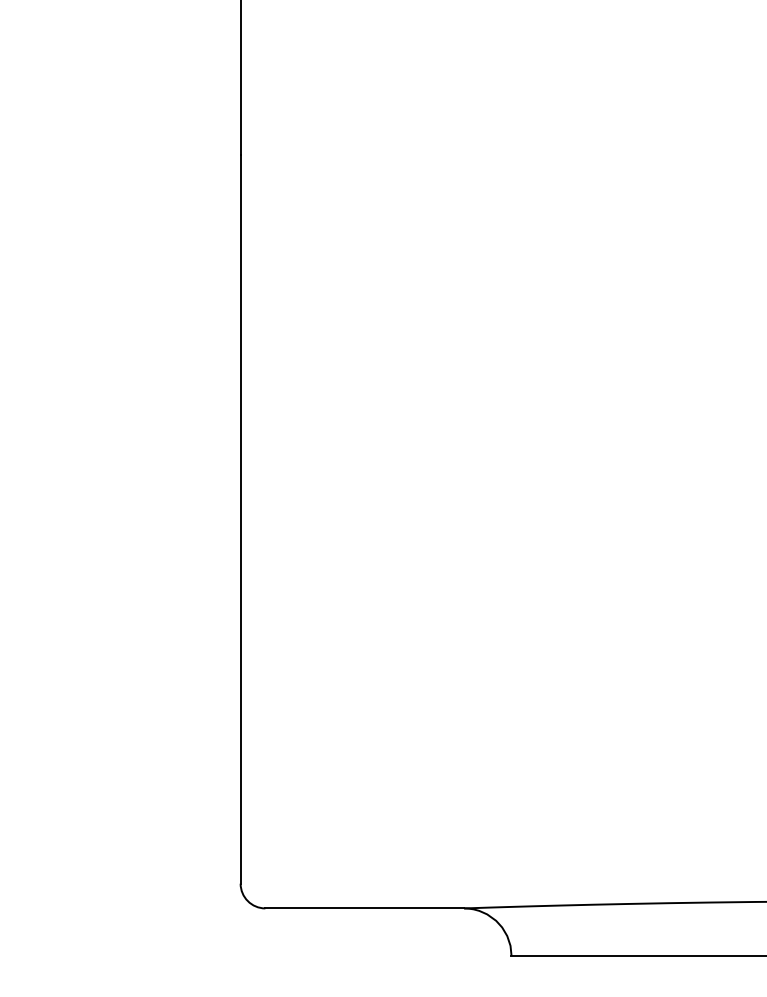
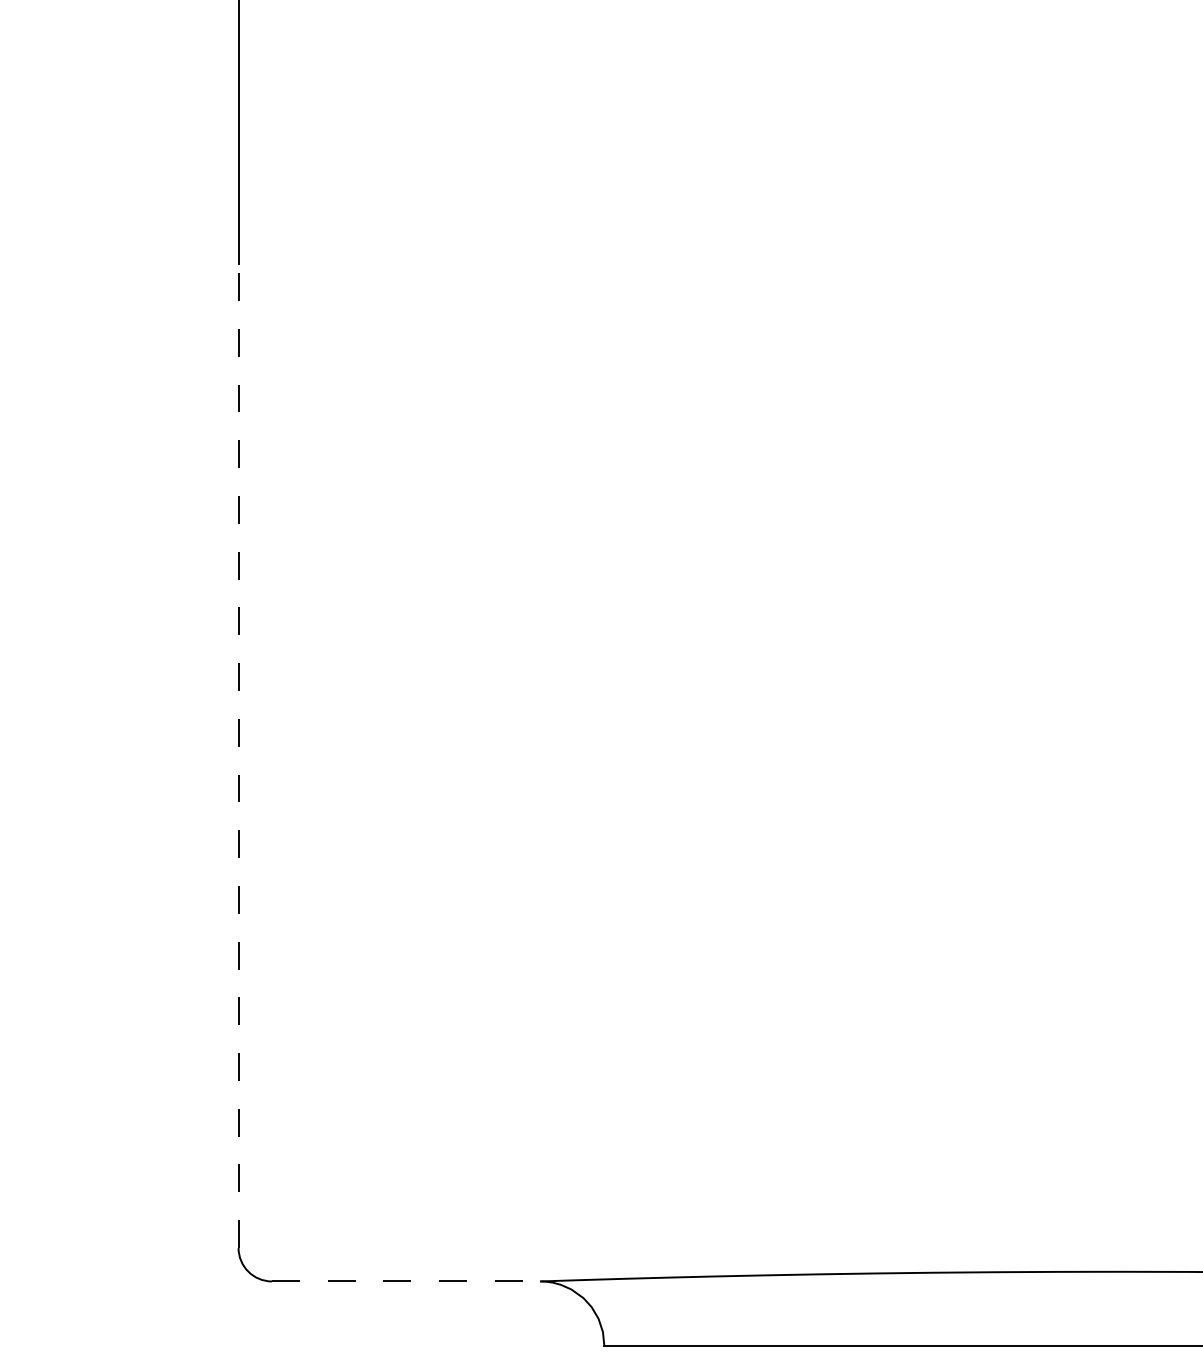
line: (240, 519) -> (238, 756), solid -> dashed
line: (365, 908) -> (406, 1281), solid -> dashed

